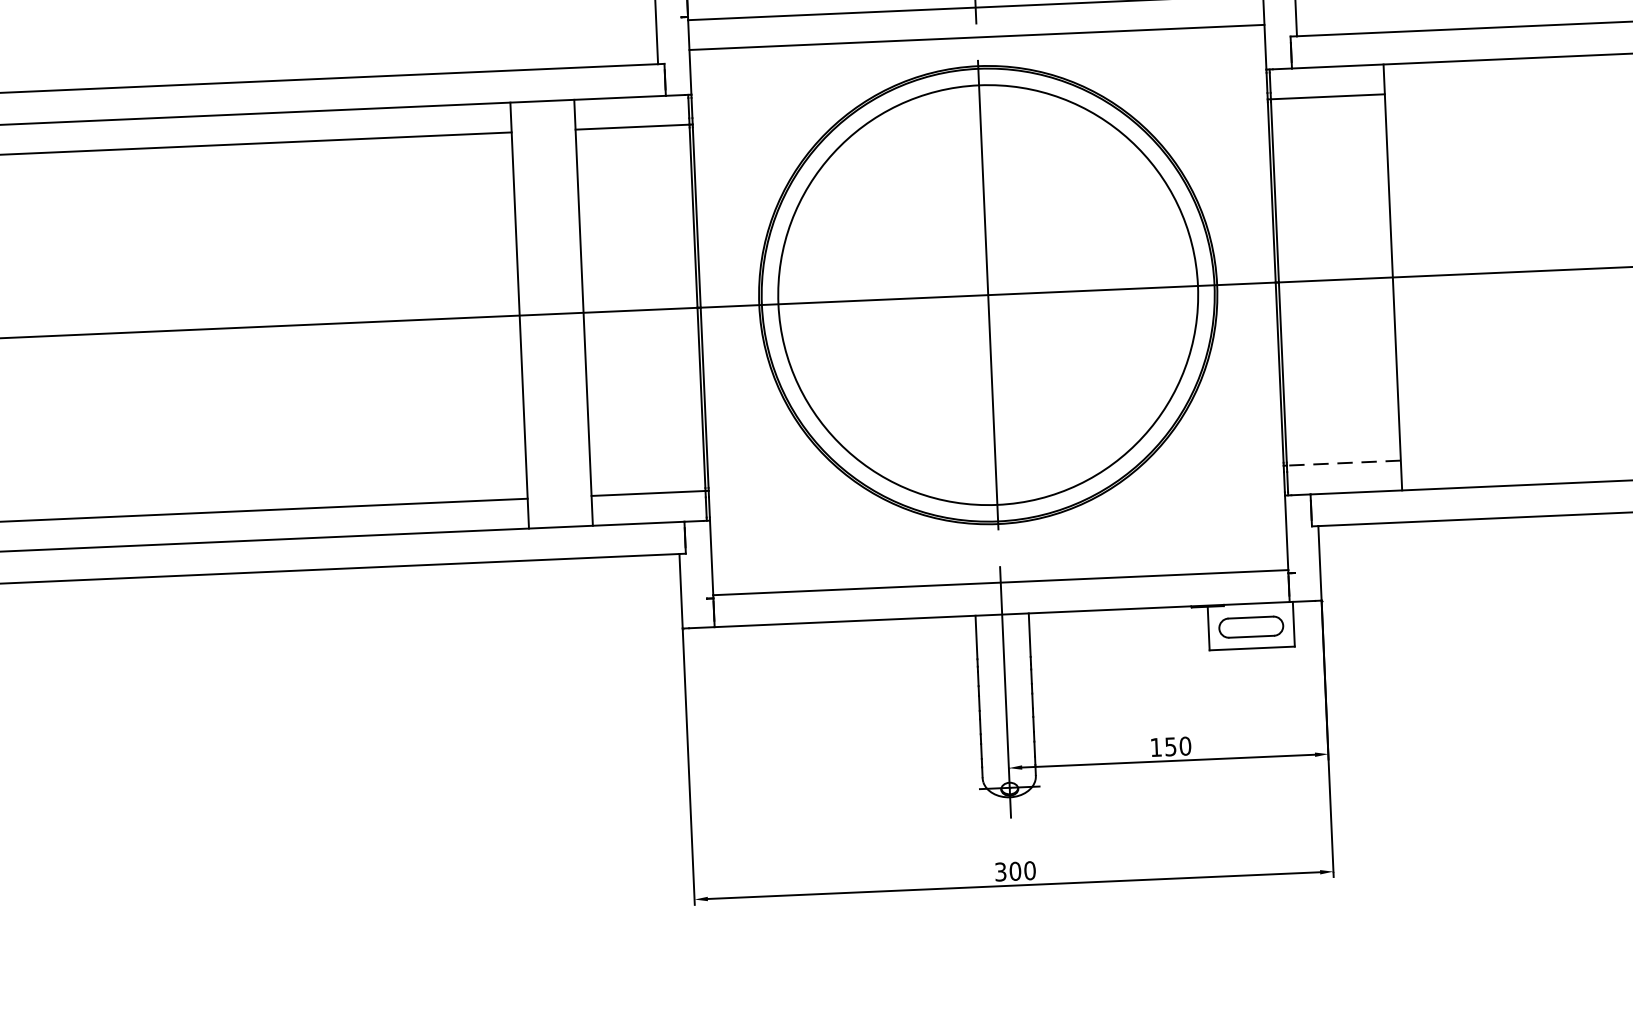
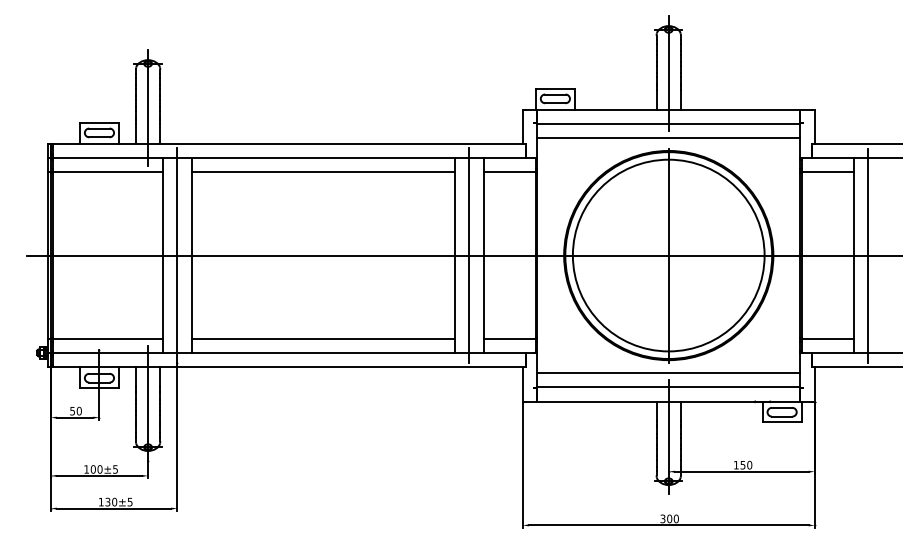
line: (1425, 275) -> (868, 255), added
line: (552, 314) -> (469, 255), added
line: (1343, 463) -> (827, 339), dashed -> solid
line: (998, 553) -> (668, 373), added

